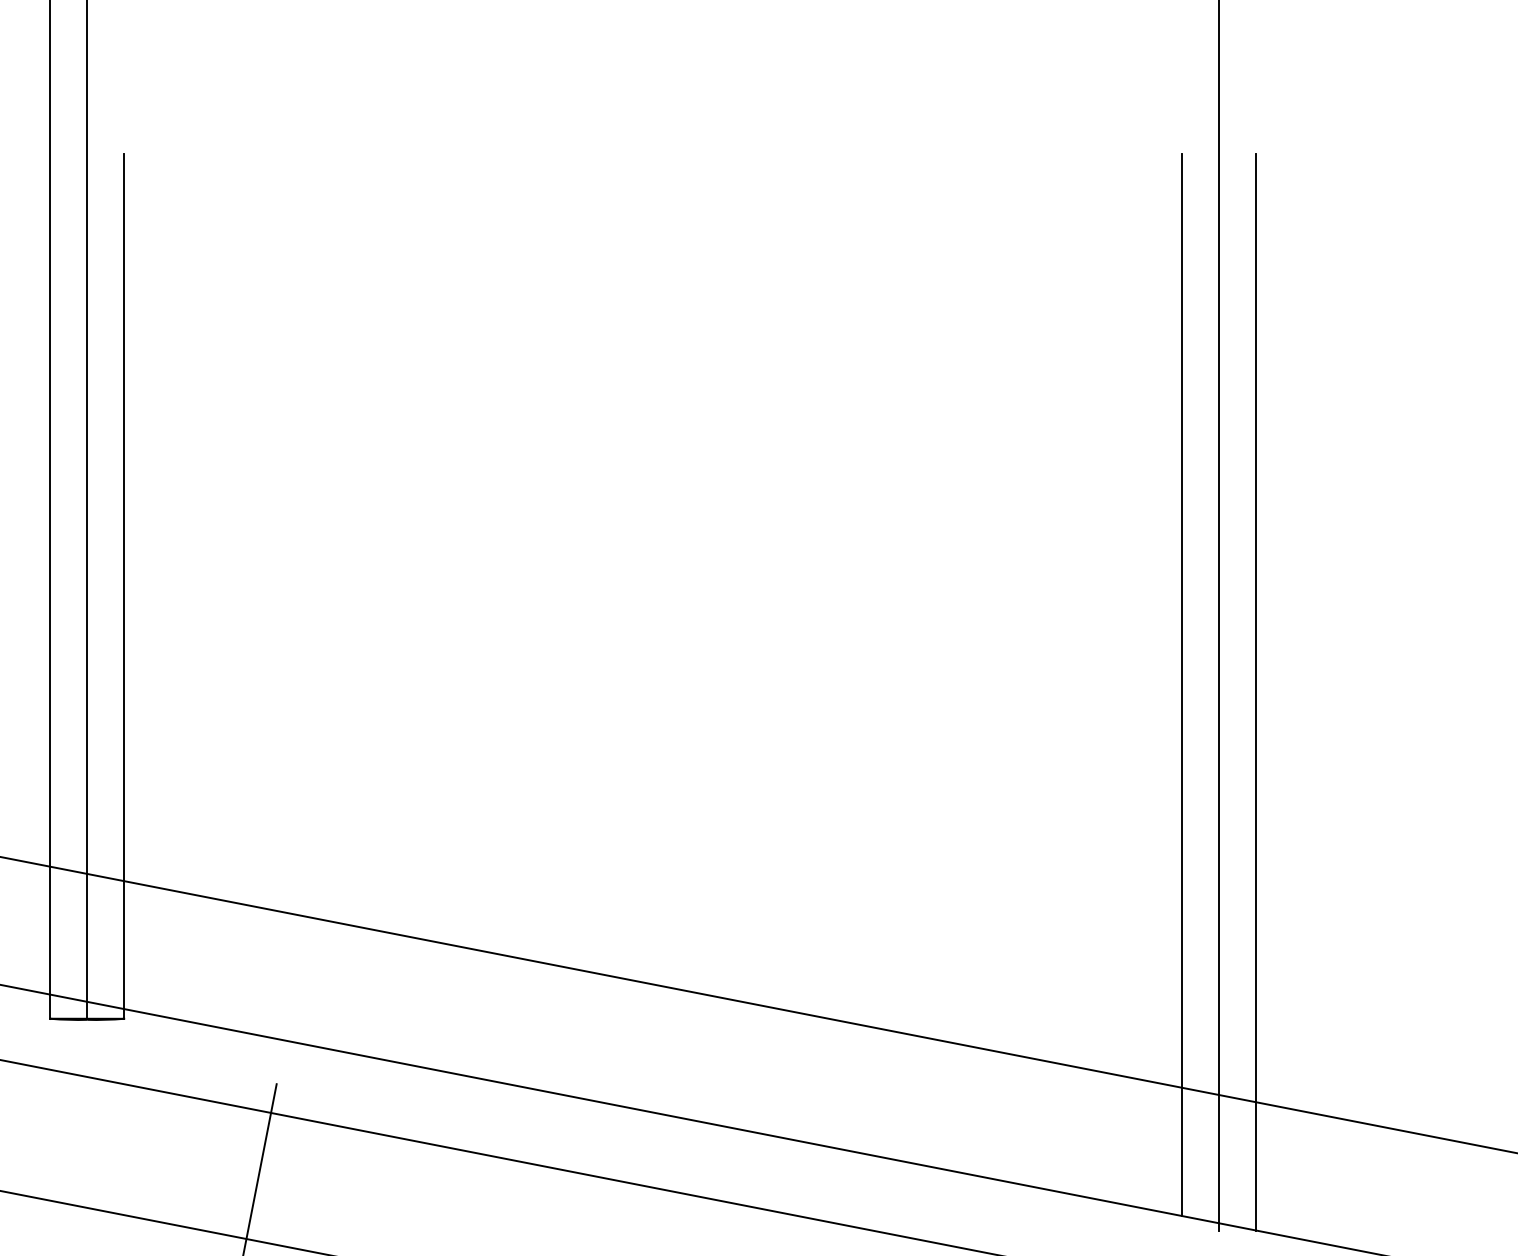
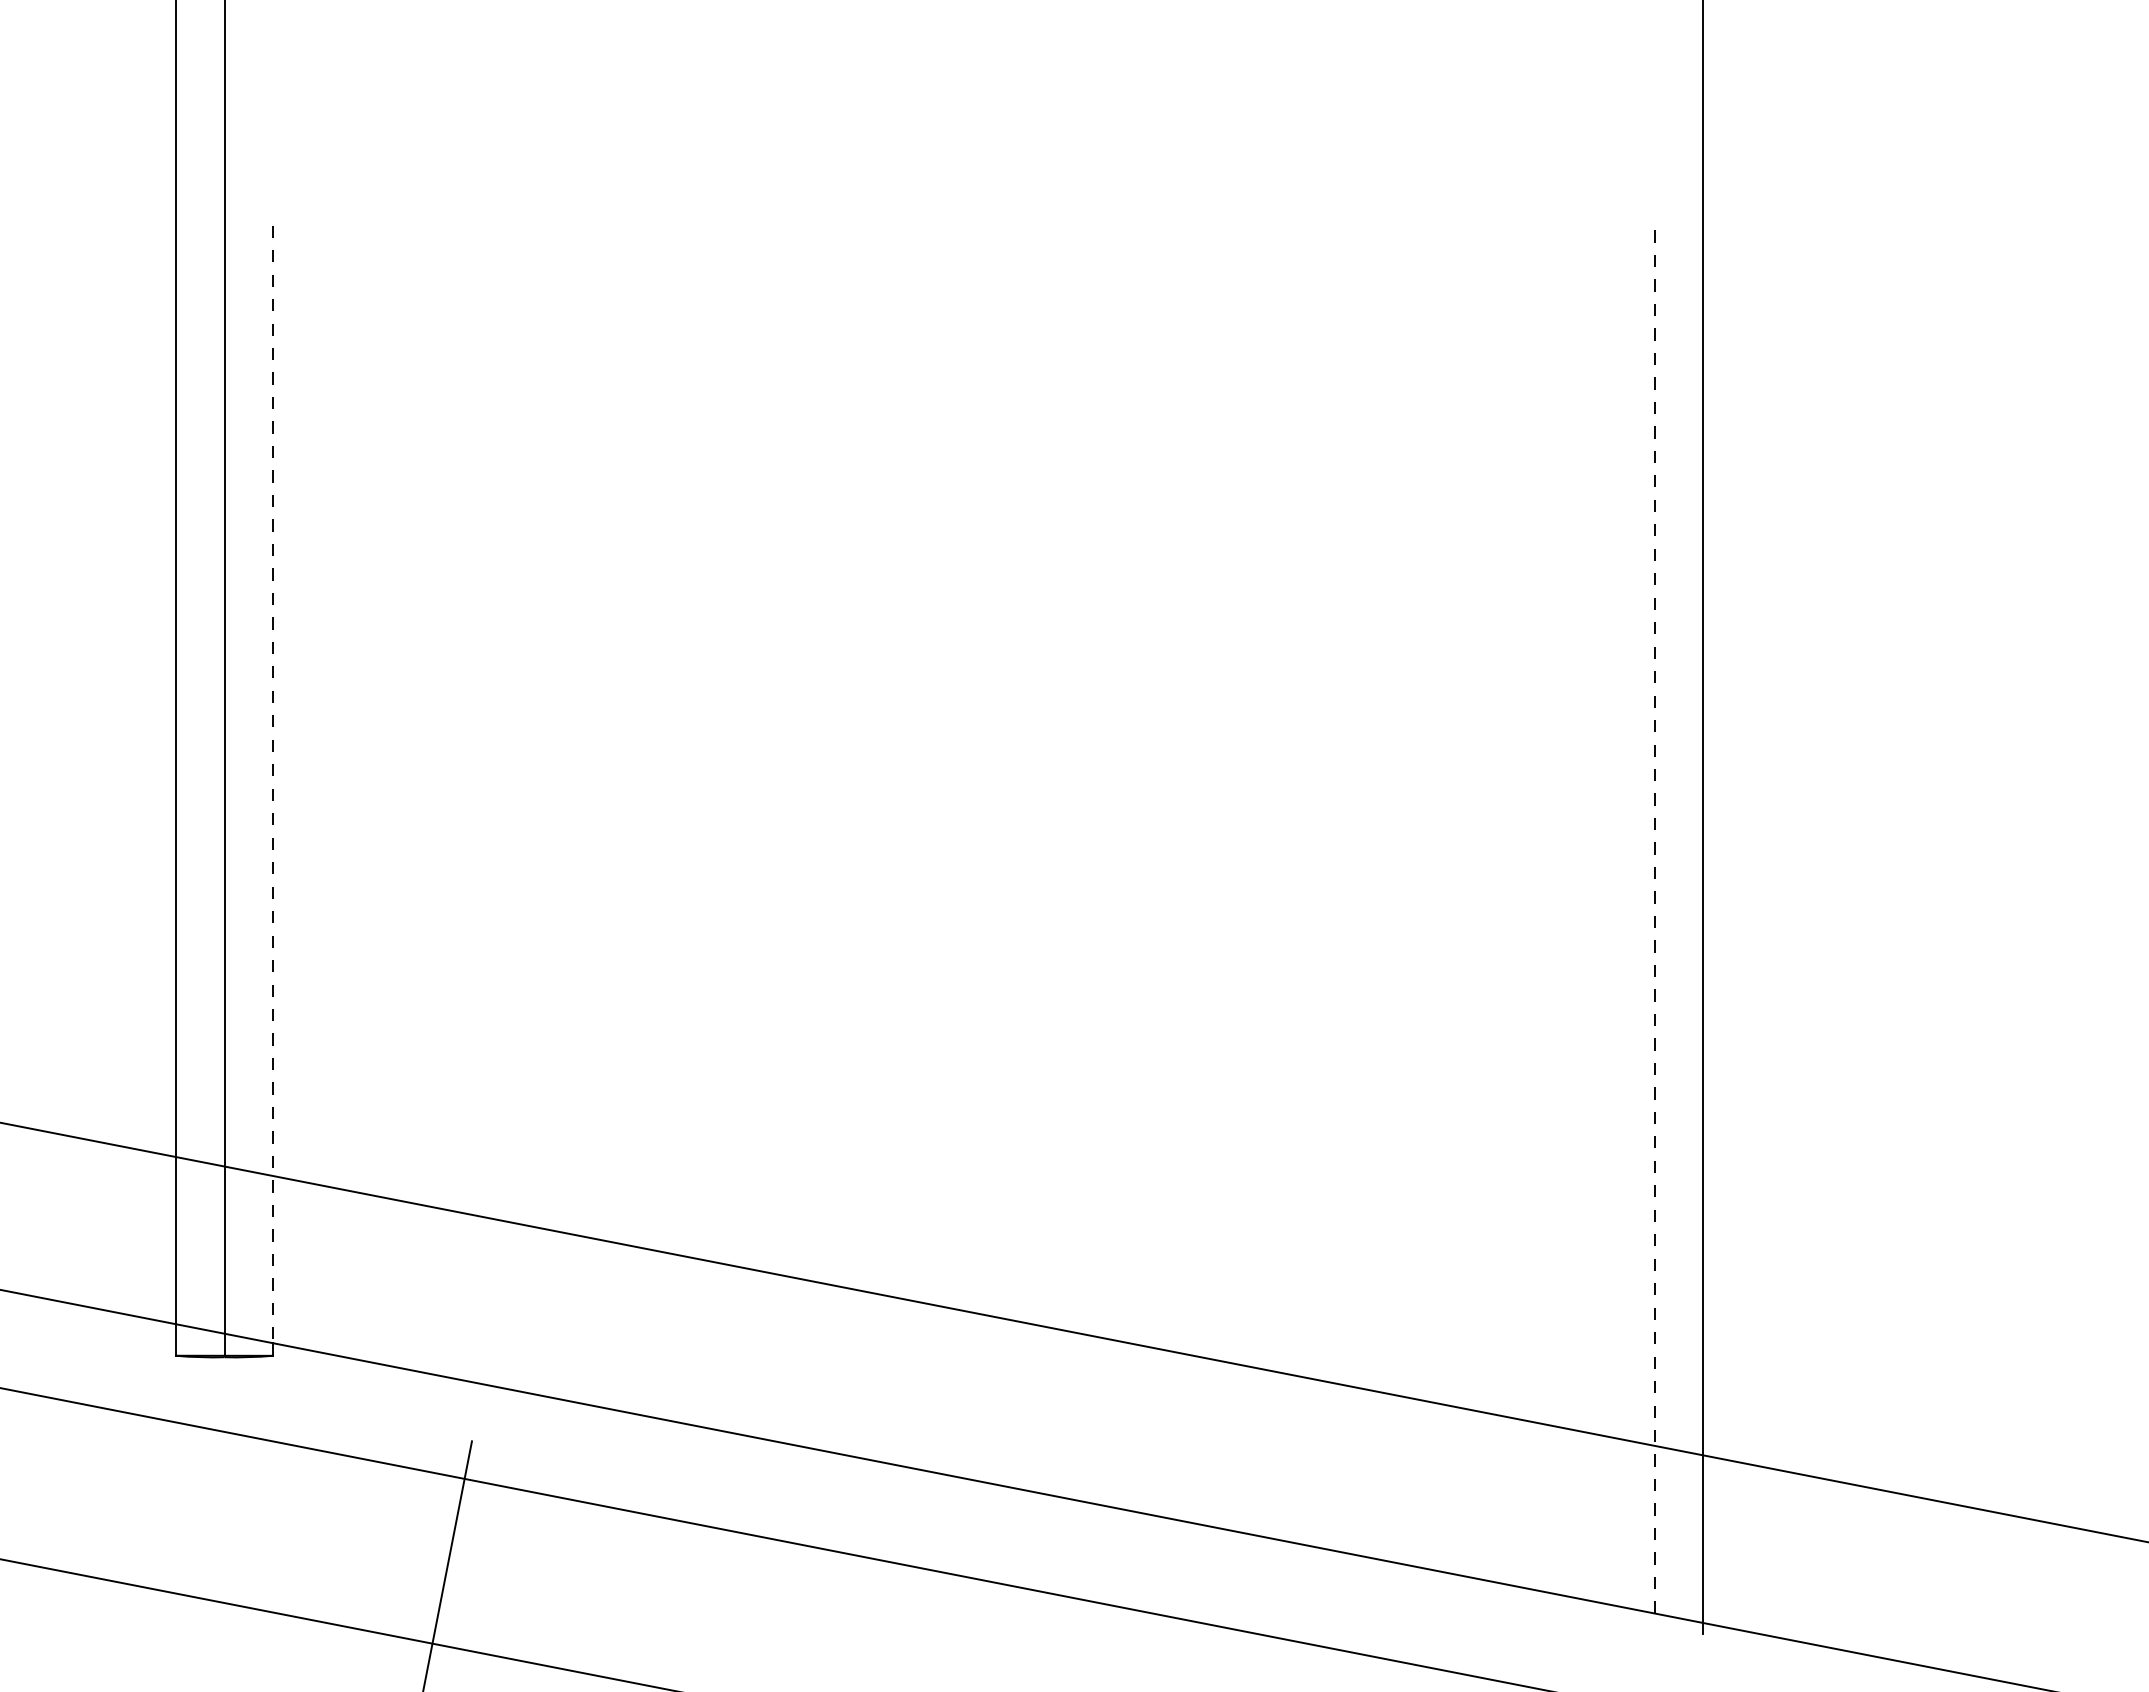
line: (124, 581) -> (272, 784), solid -> dashed
line: (1182, 684) -> (1655, 919), solid -> dashed
line: (1255, 692) -> (1751, 929), removed

